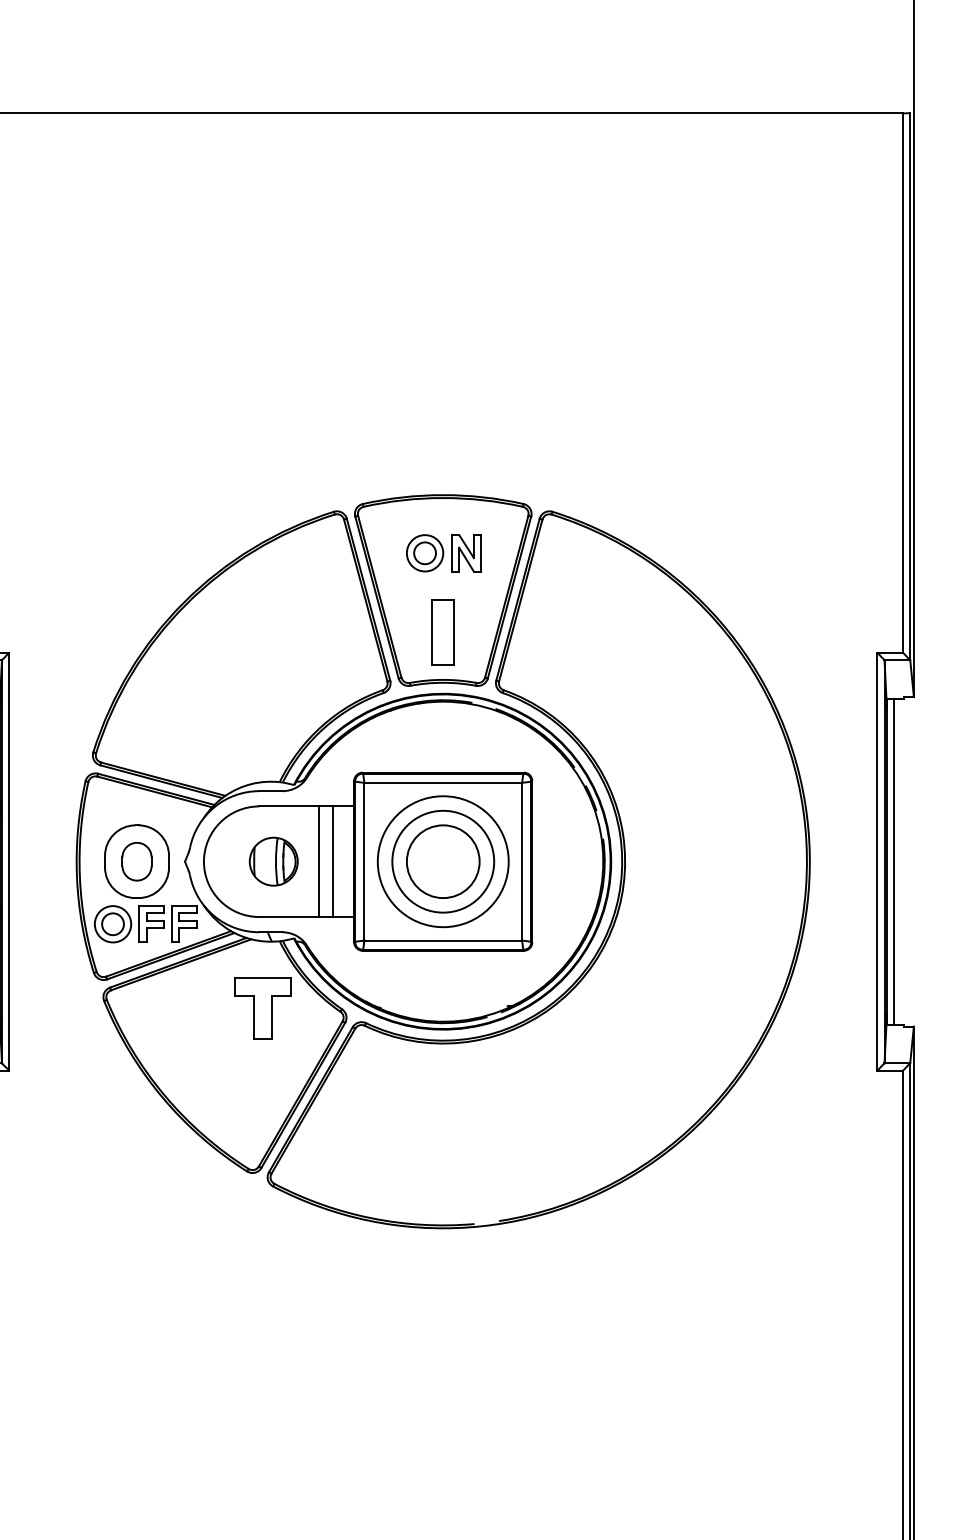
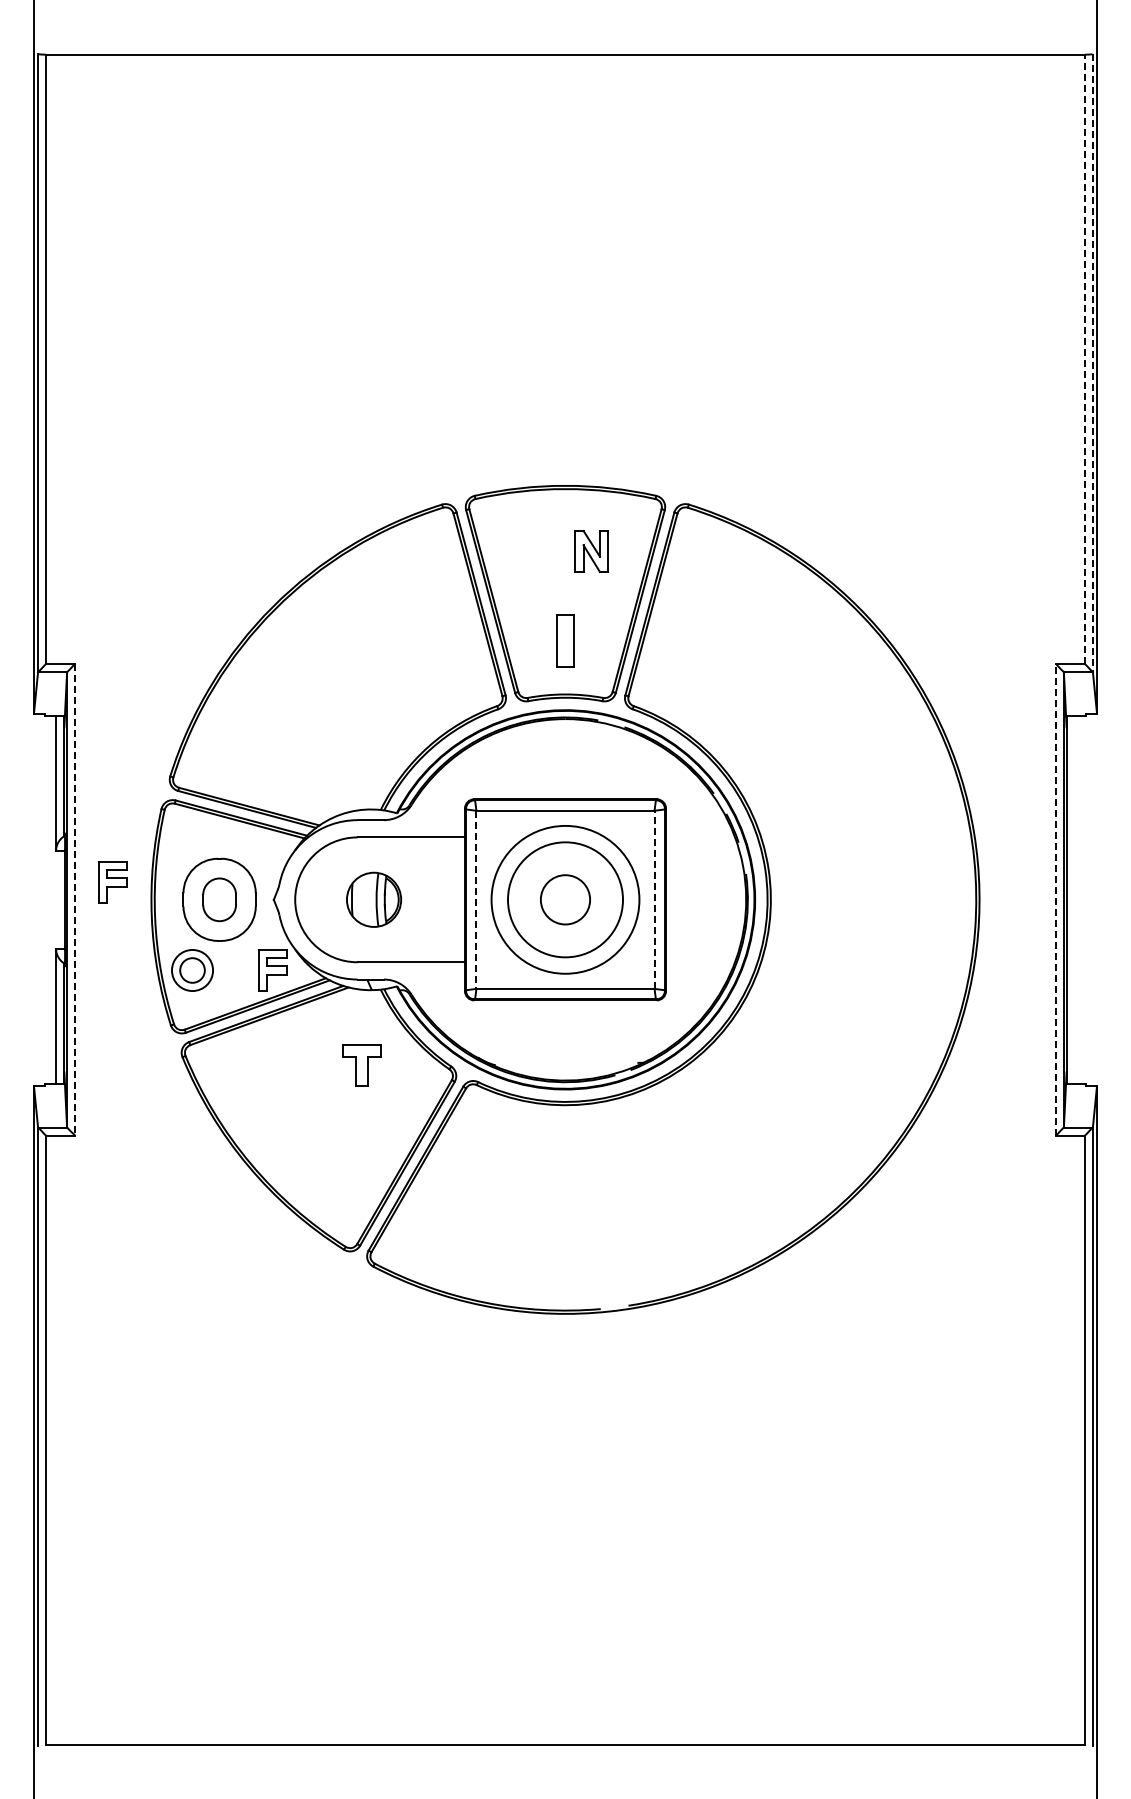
line: (902, 383) -> (1084, 359), solid -> dashed
line: (909, 386) -> (1092, 363), solid -> dashed
part: (424, 553) -> (544, 551), removed
part: (443, 632) -> (565, 640), size x0.7
line: (9, 861) -> (75, 899), solid -> dashed
line: (319, 861) -> (425, 899), removed
line: (333, 861) -> (441, 899), removed
circle: (443, 861) -> (565, 899), size x0.6
line: (522, 861) -> (654, 899), solid -> dashed
line: (877, 861) -> (1055, 899), solid -> dashed
line: (893, 861) -> (1074, 899), removed
line: (364, 862) -> (476, 900), solid -> dashed
part: (151, 924) -> (112, 882), moved
part: (262, 1008) -> (361, 1065), size x0.6

